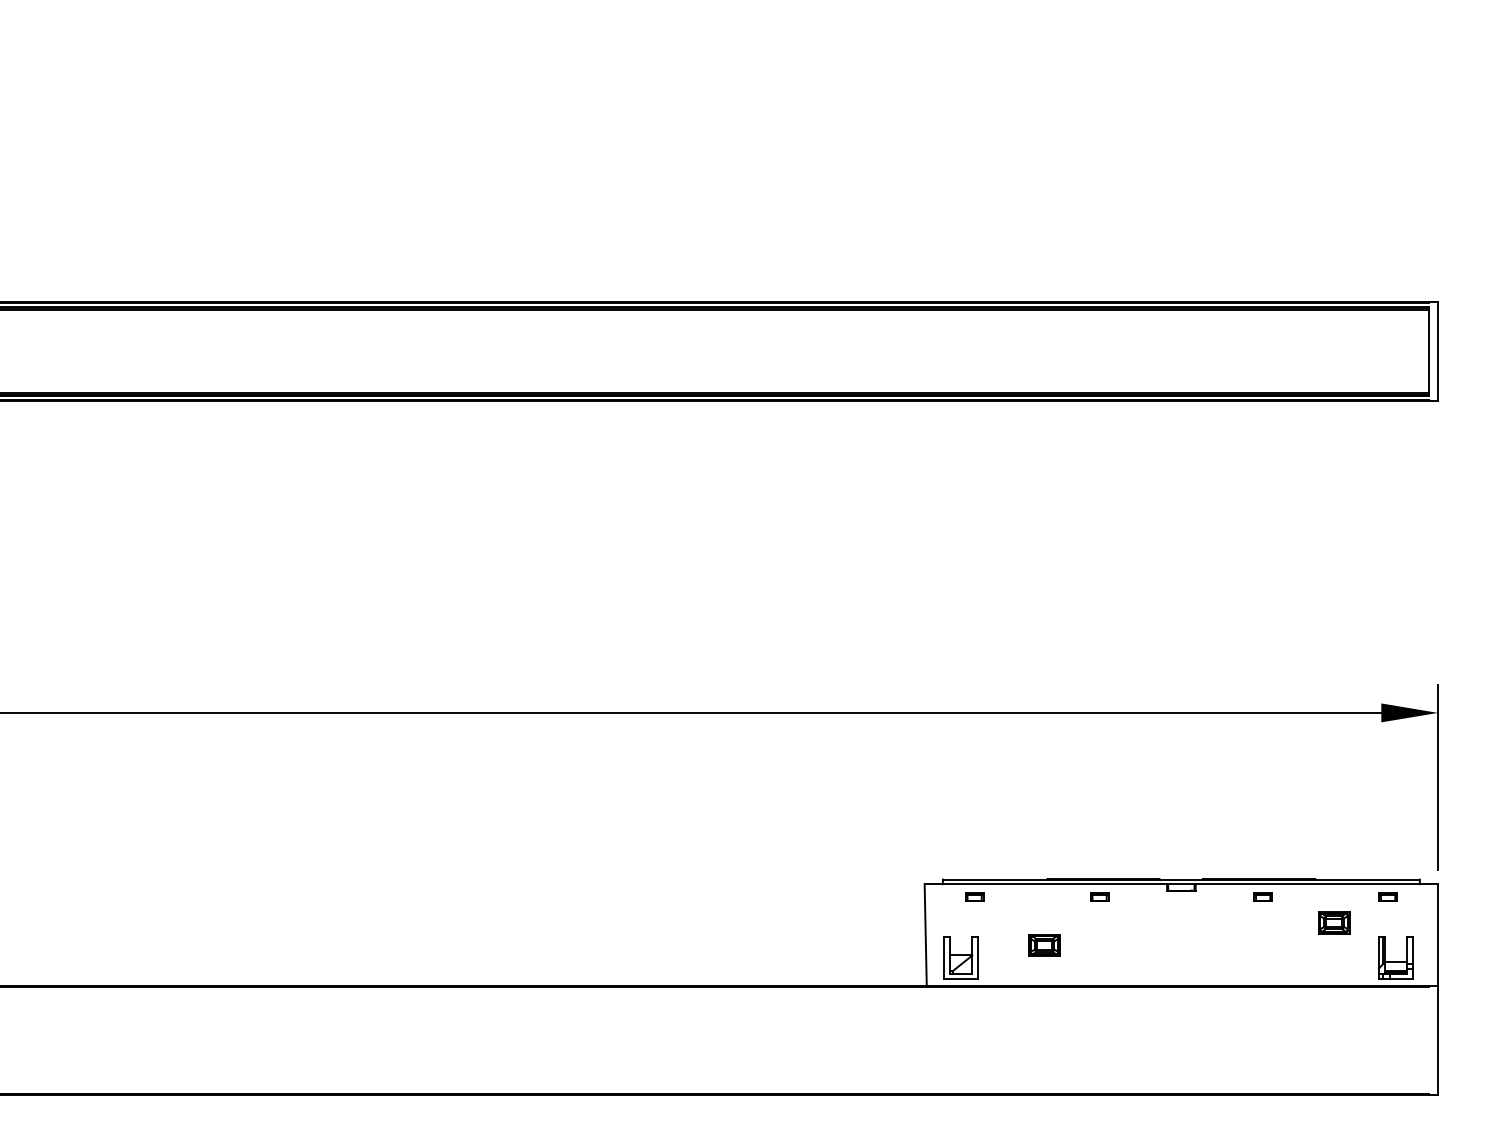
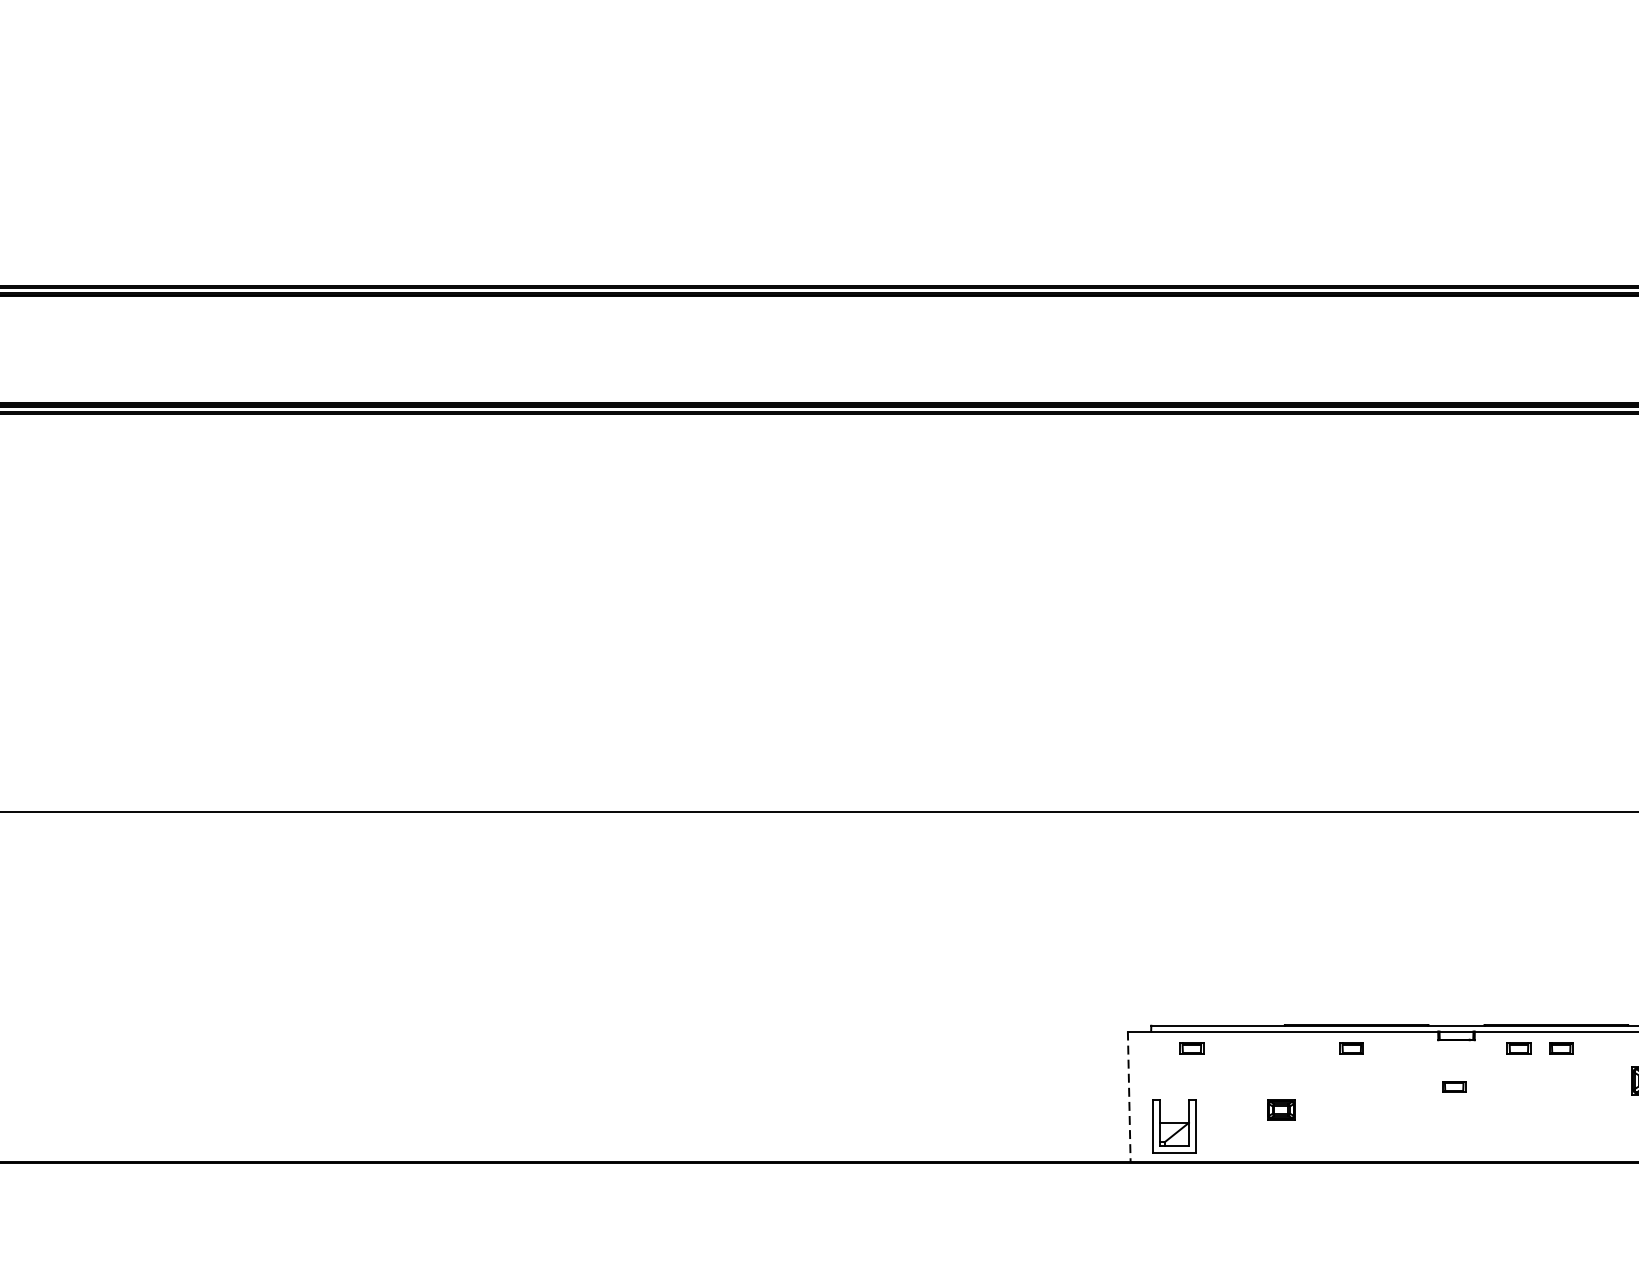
part: (1229, 896) -> (1518, 1047), added
part: (1179, 926) -> (1454, 1085), added
line: (925, 935) -> (1128, 1097), solid -> dashed
part: (1044, 945) -> (1281, 1110), size x0.7

